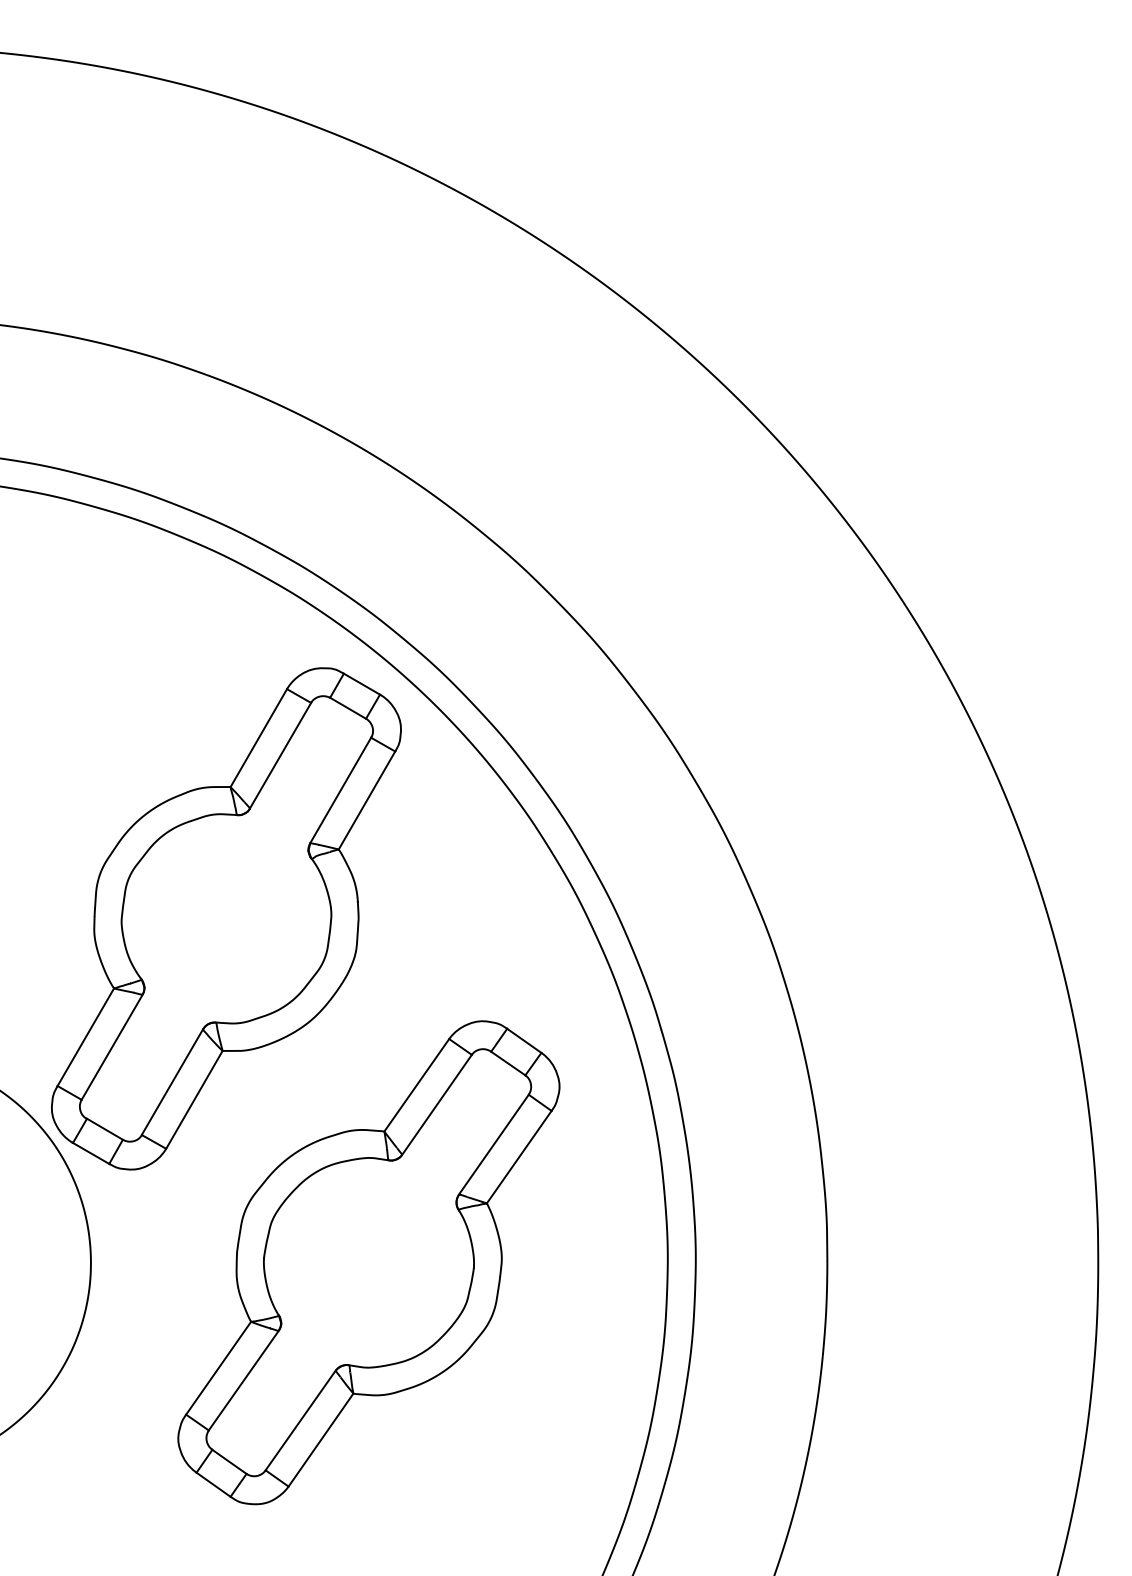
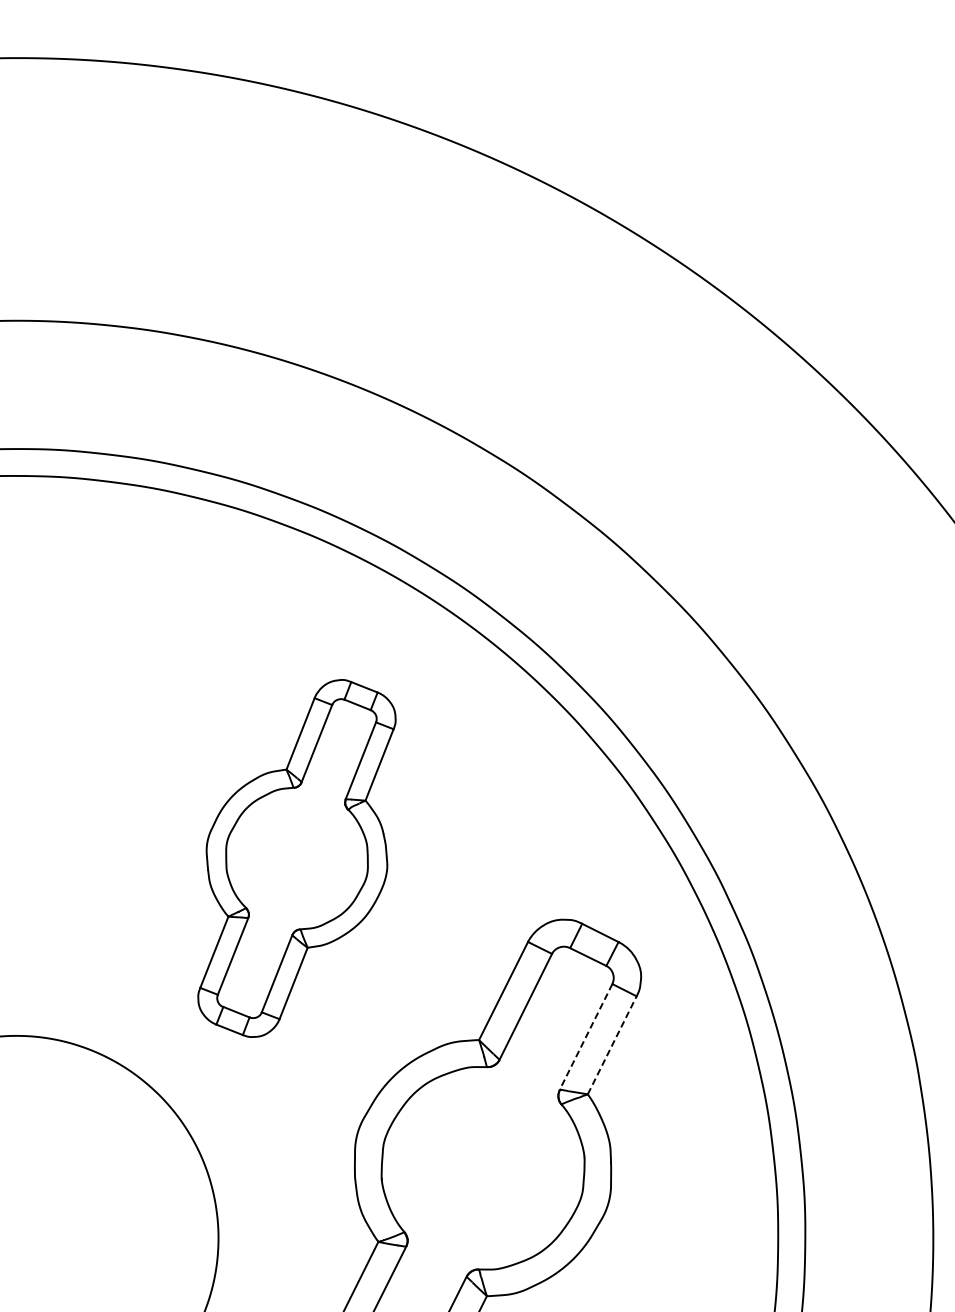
part: (226, 918) -> (296, 858), size x0.7
line: (493, 1144) -> (585, 1036), solid -> dashed
line: (519, 1156) -> (612, 1044), solid -> dashed

